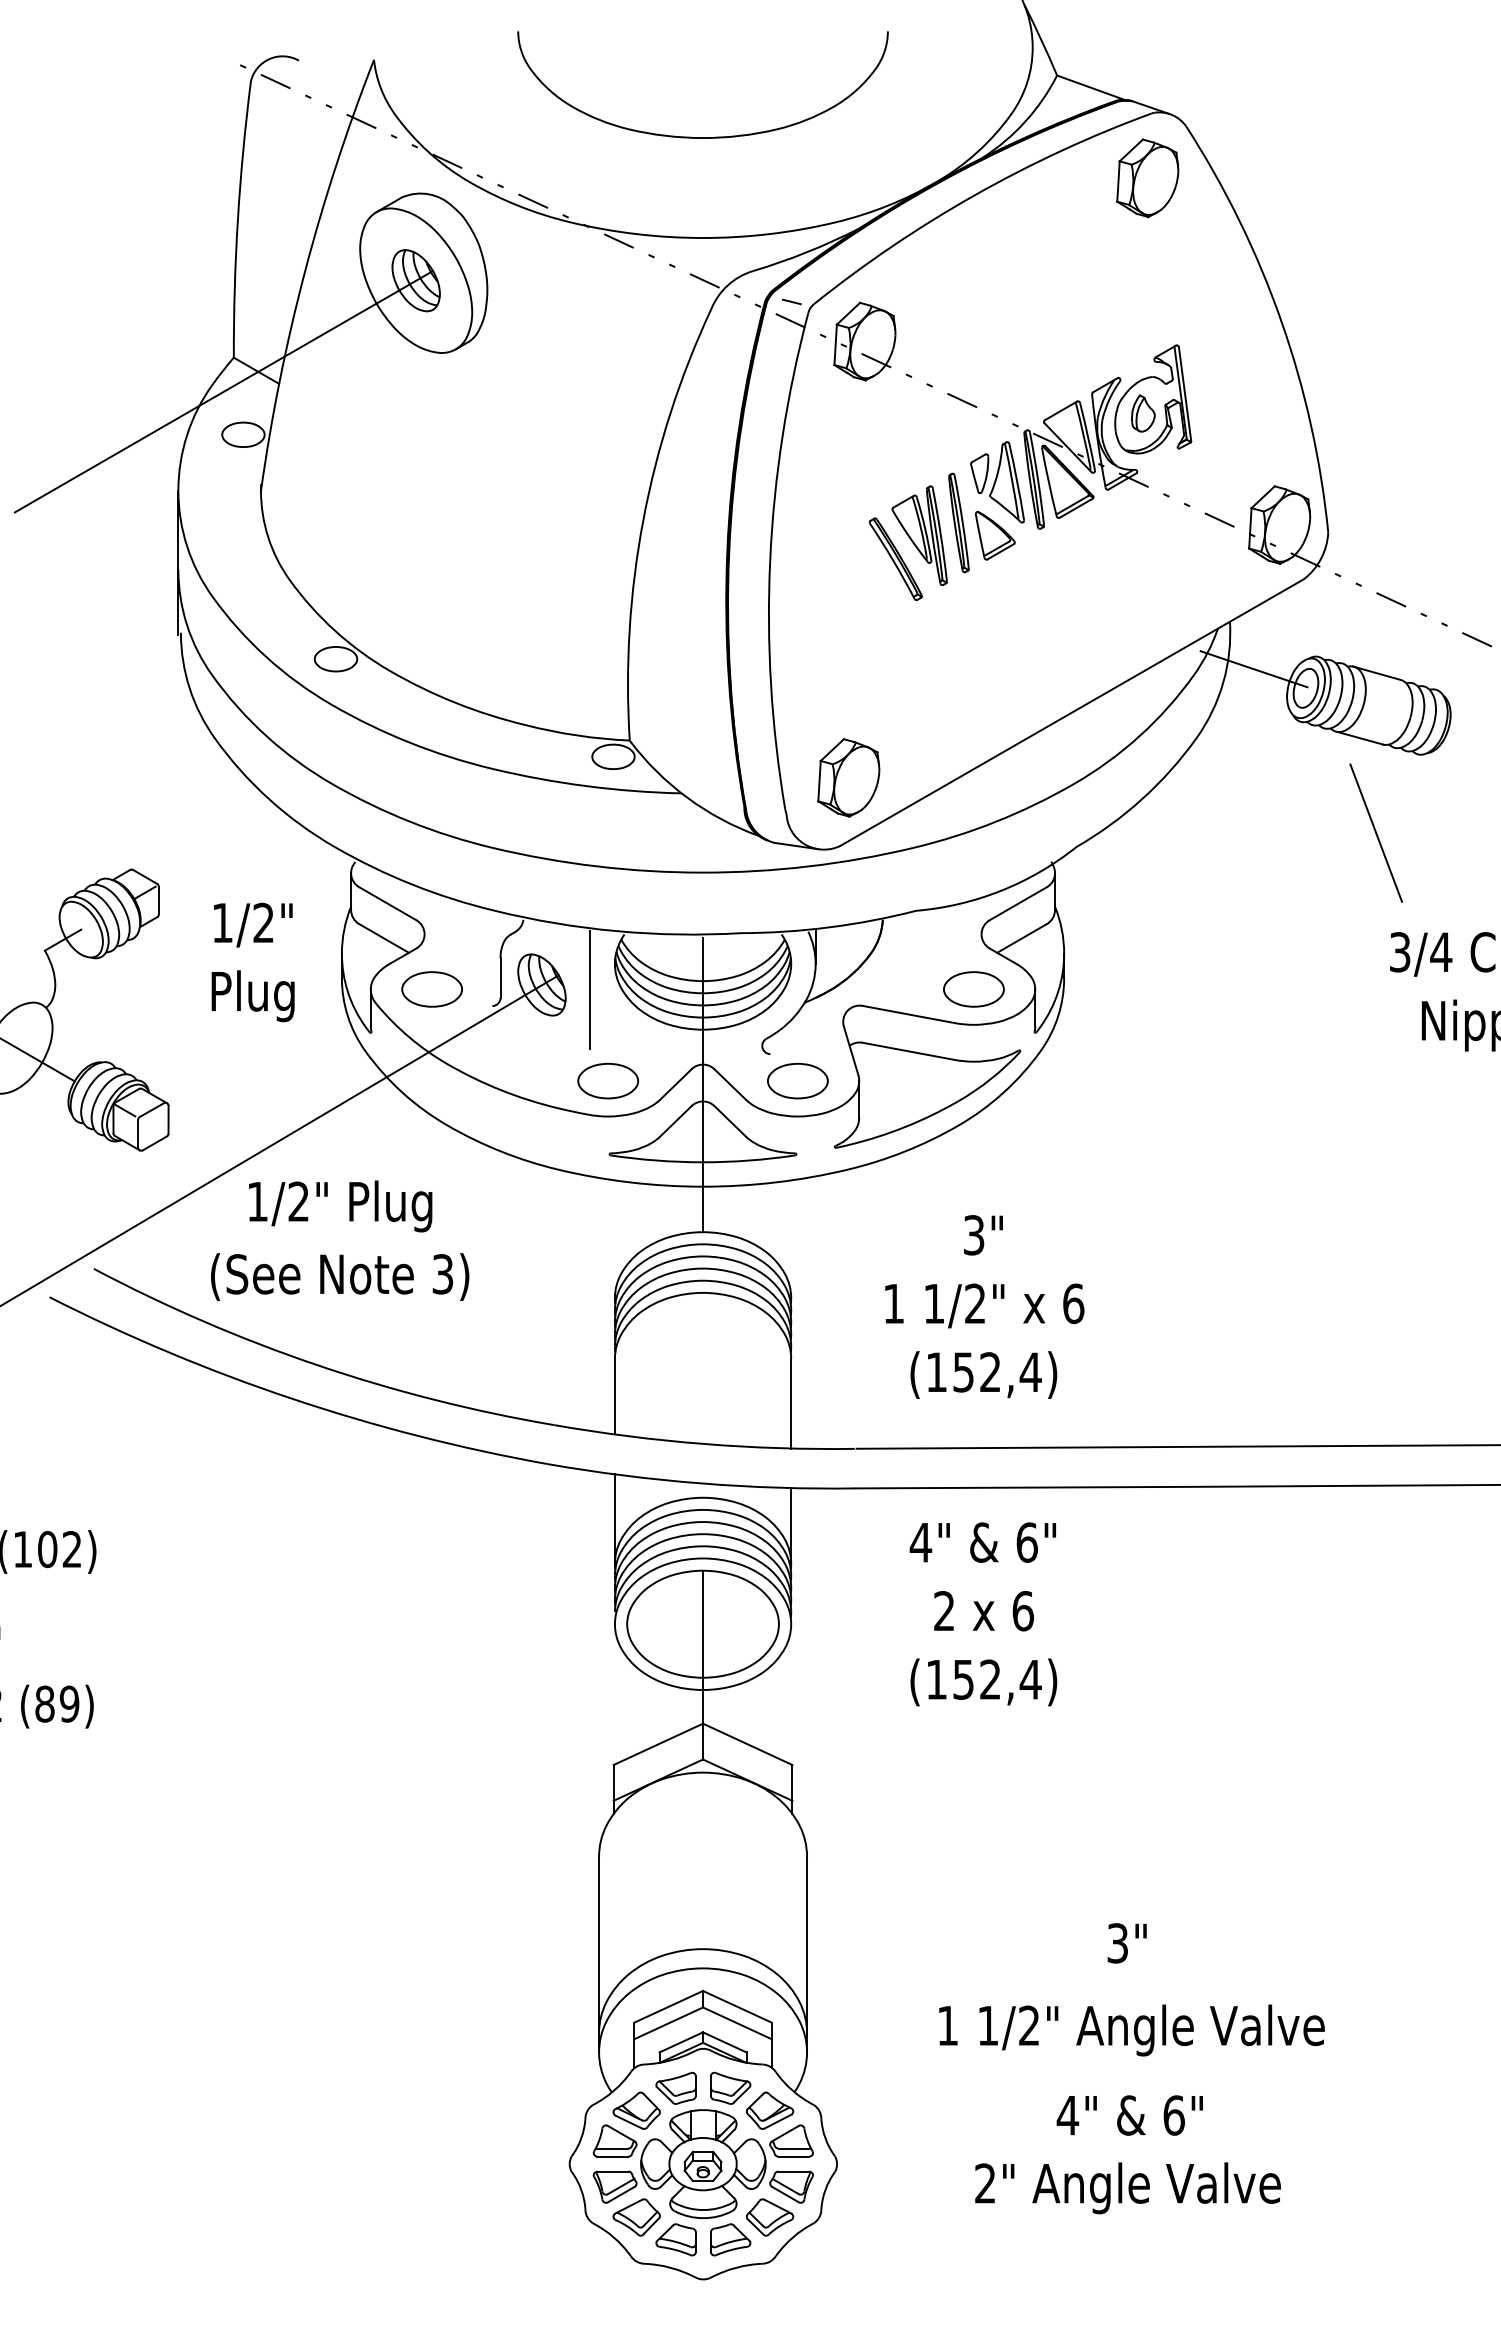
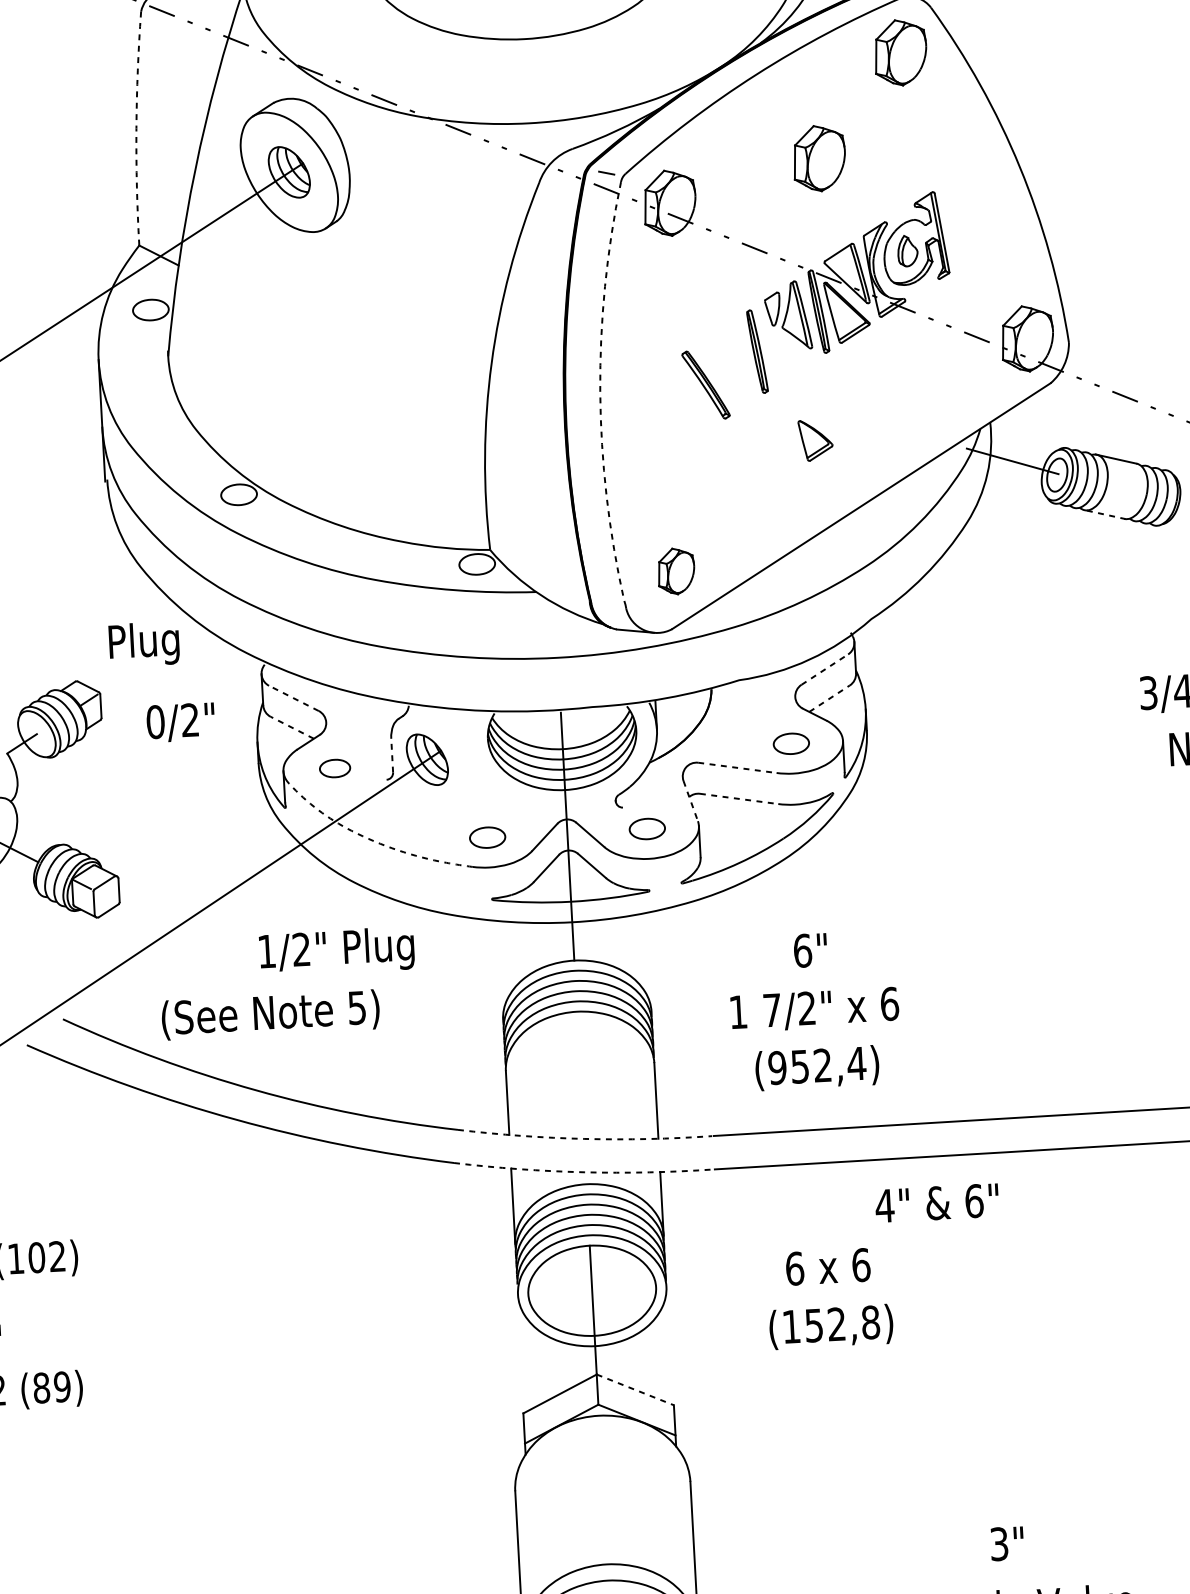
arc: (237, 219) -> (136, 128), solid -> dashed
part: (1044, 298) -> (819, 158), added
part: (919, 535) -> (724, 364), removed
part: (995, 535) -> (815, 440), moved
arc: (770, 560) -> (600, 391), solid -> dashed
line: (1361, 738) -> (1106, 514), solid -> dashed
part: (848, 777) -> (676, 571), size x0.7
line: (1375, 832) -> (1122, 593), removed
line: (387, 903) -> (293, 698), solid -> dashed
line: (1018, 903) -> (825, 669), solid -> dashed
text: (222, 922) -> (155, 721), 1/2" -> 0/2"
line: (384, 938) -> (292, 727), solid -> dashed
line: (1022, 938) -> (829, 698), solid -> dashed
line: (500, 977) -> (392, 755), solid -> dashed
part: (431, 989) -> (334, 768), size x0.6
line: (590, 989) -> (468, 761), removed
part: (973, 989) -> (791, 743), size x0.7
text: (252, 996) -> (143, 644), moved
line: (908, 1014) -> (737, 767), solid -> dashed
line: (851, 1051) -> (691, 801), solid -> dashed
line: (908, 1051) -> (739, 799), solid -> dashed
line: (472, 1077) -> (373, 840), solid -> dashed
part: (608, 1080) -> (487, 837), size x0.7
part: (797, 1080) -> (646, 828), size x0.7
text: (340, 1206) -> (336, 951), moved
text: (973, 1235) -> (802, 951), 3" -> 6"
text: (443, 1274) -> (357, 1008), 3) -> 5)
text: (934, 1303) -> (772, 1010), 1/2" -> 7/2"
text: (936, 1372) -> (777, 1068), (152,4) -> (952,4)
arc: (704, 1444) -> (585, 1139), solid -> dashed
arc: (700, 1483) -> (583, 1172), solid -> dashed
text: (982, 1542) -> (936, 1203), moved
text: (944, 1611) -> (794, 1269), 2 -> 6
text: (1030, 1679) -> (870, 1322), (152,4) -> (152,8)
line: (748, 1744) -> (635, 1389), solid -> dashed
text: (1126, 1943) -> (1006, 1543), moved

